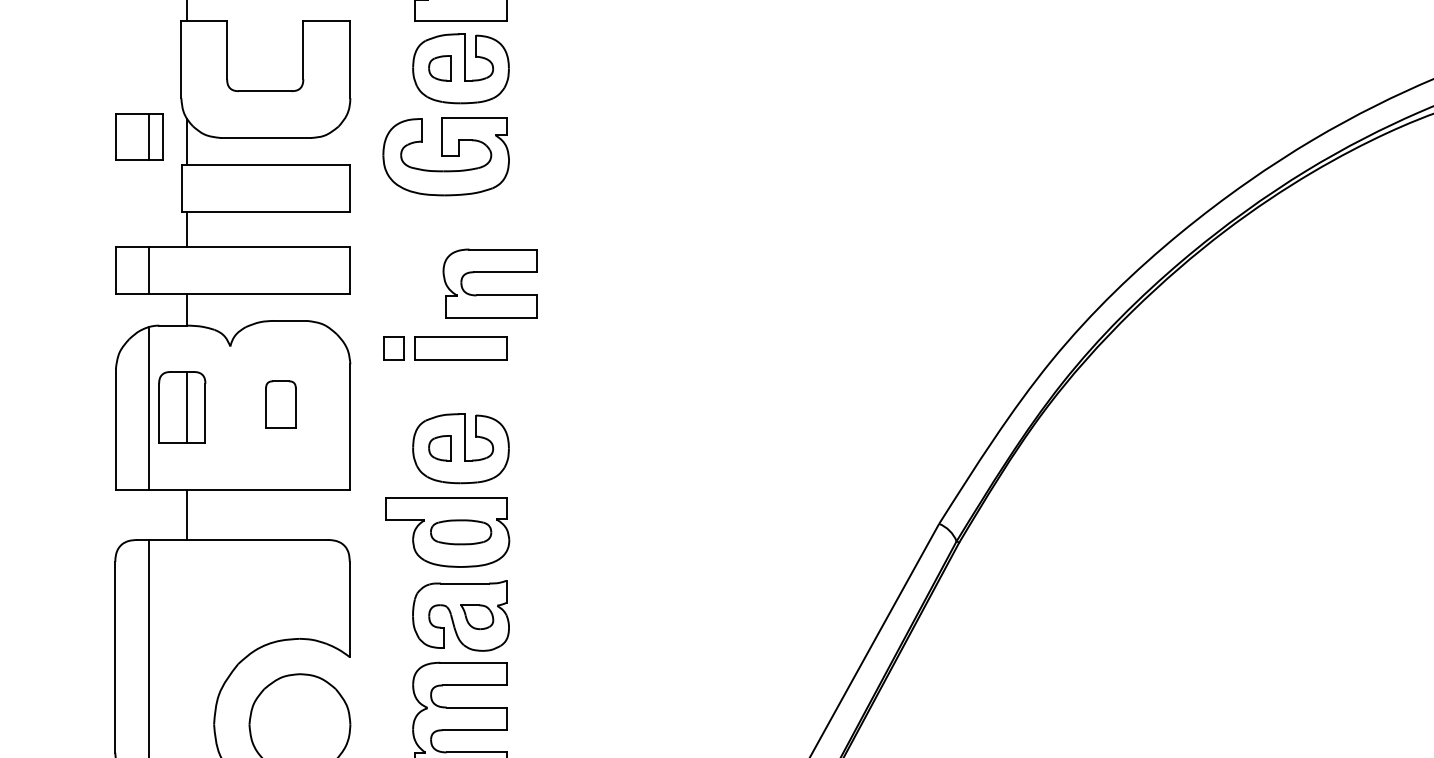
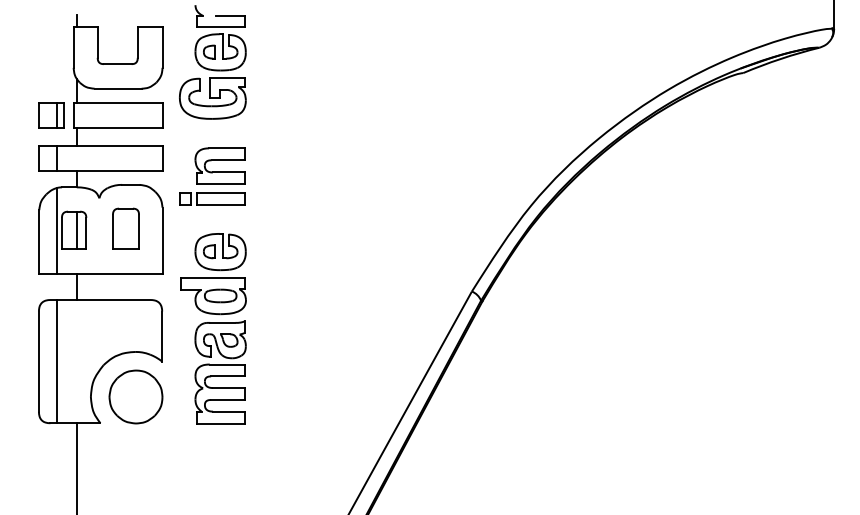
part: (139, 137) -> (51, 115), moved
part: (489, 282) -> (219, 165), moved
part: (279, 403) -> (125, 228), size x1.67

